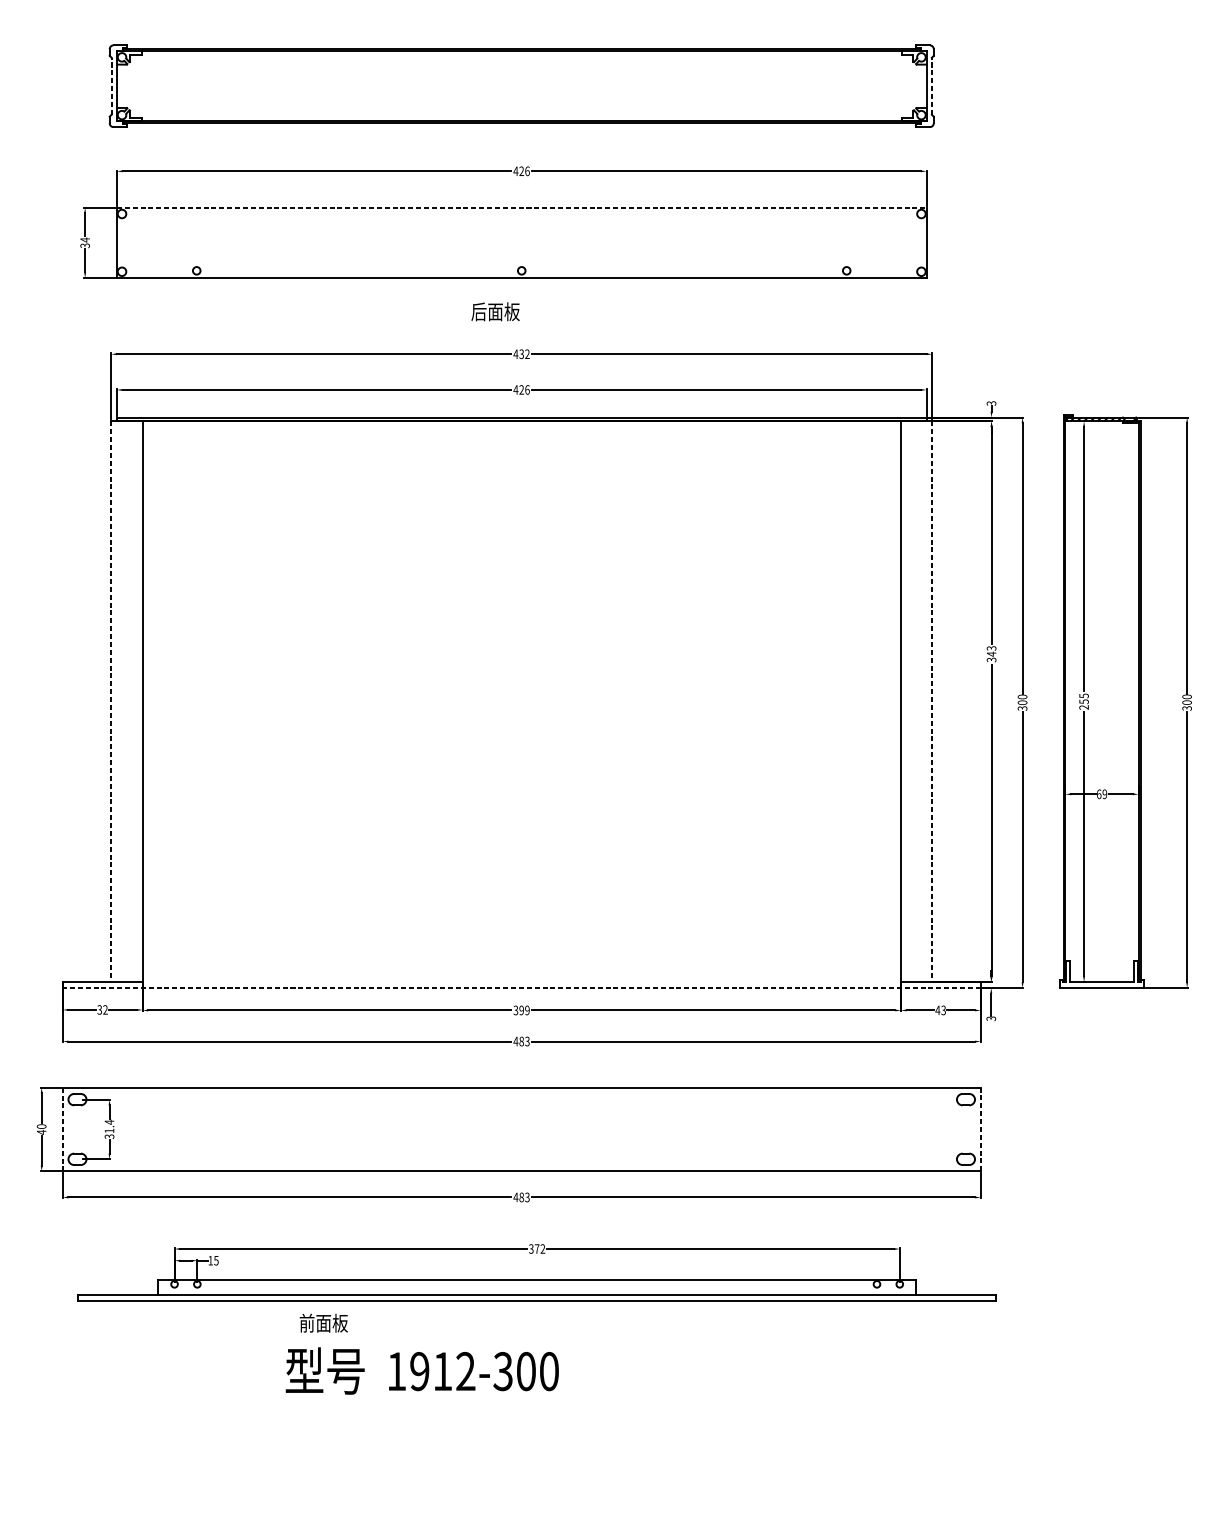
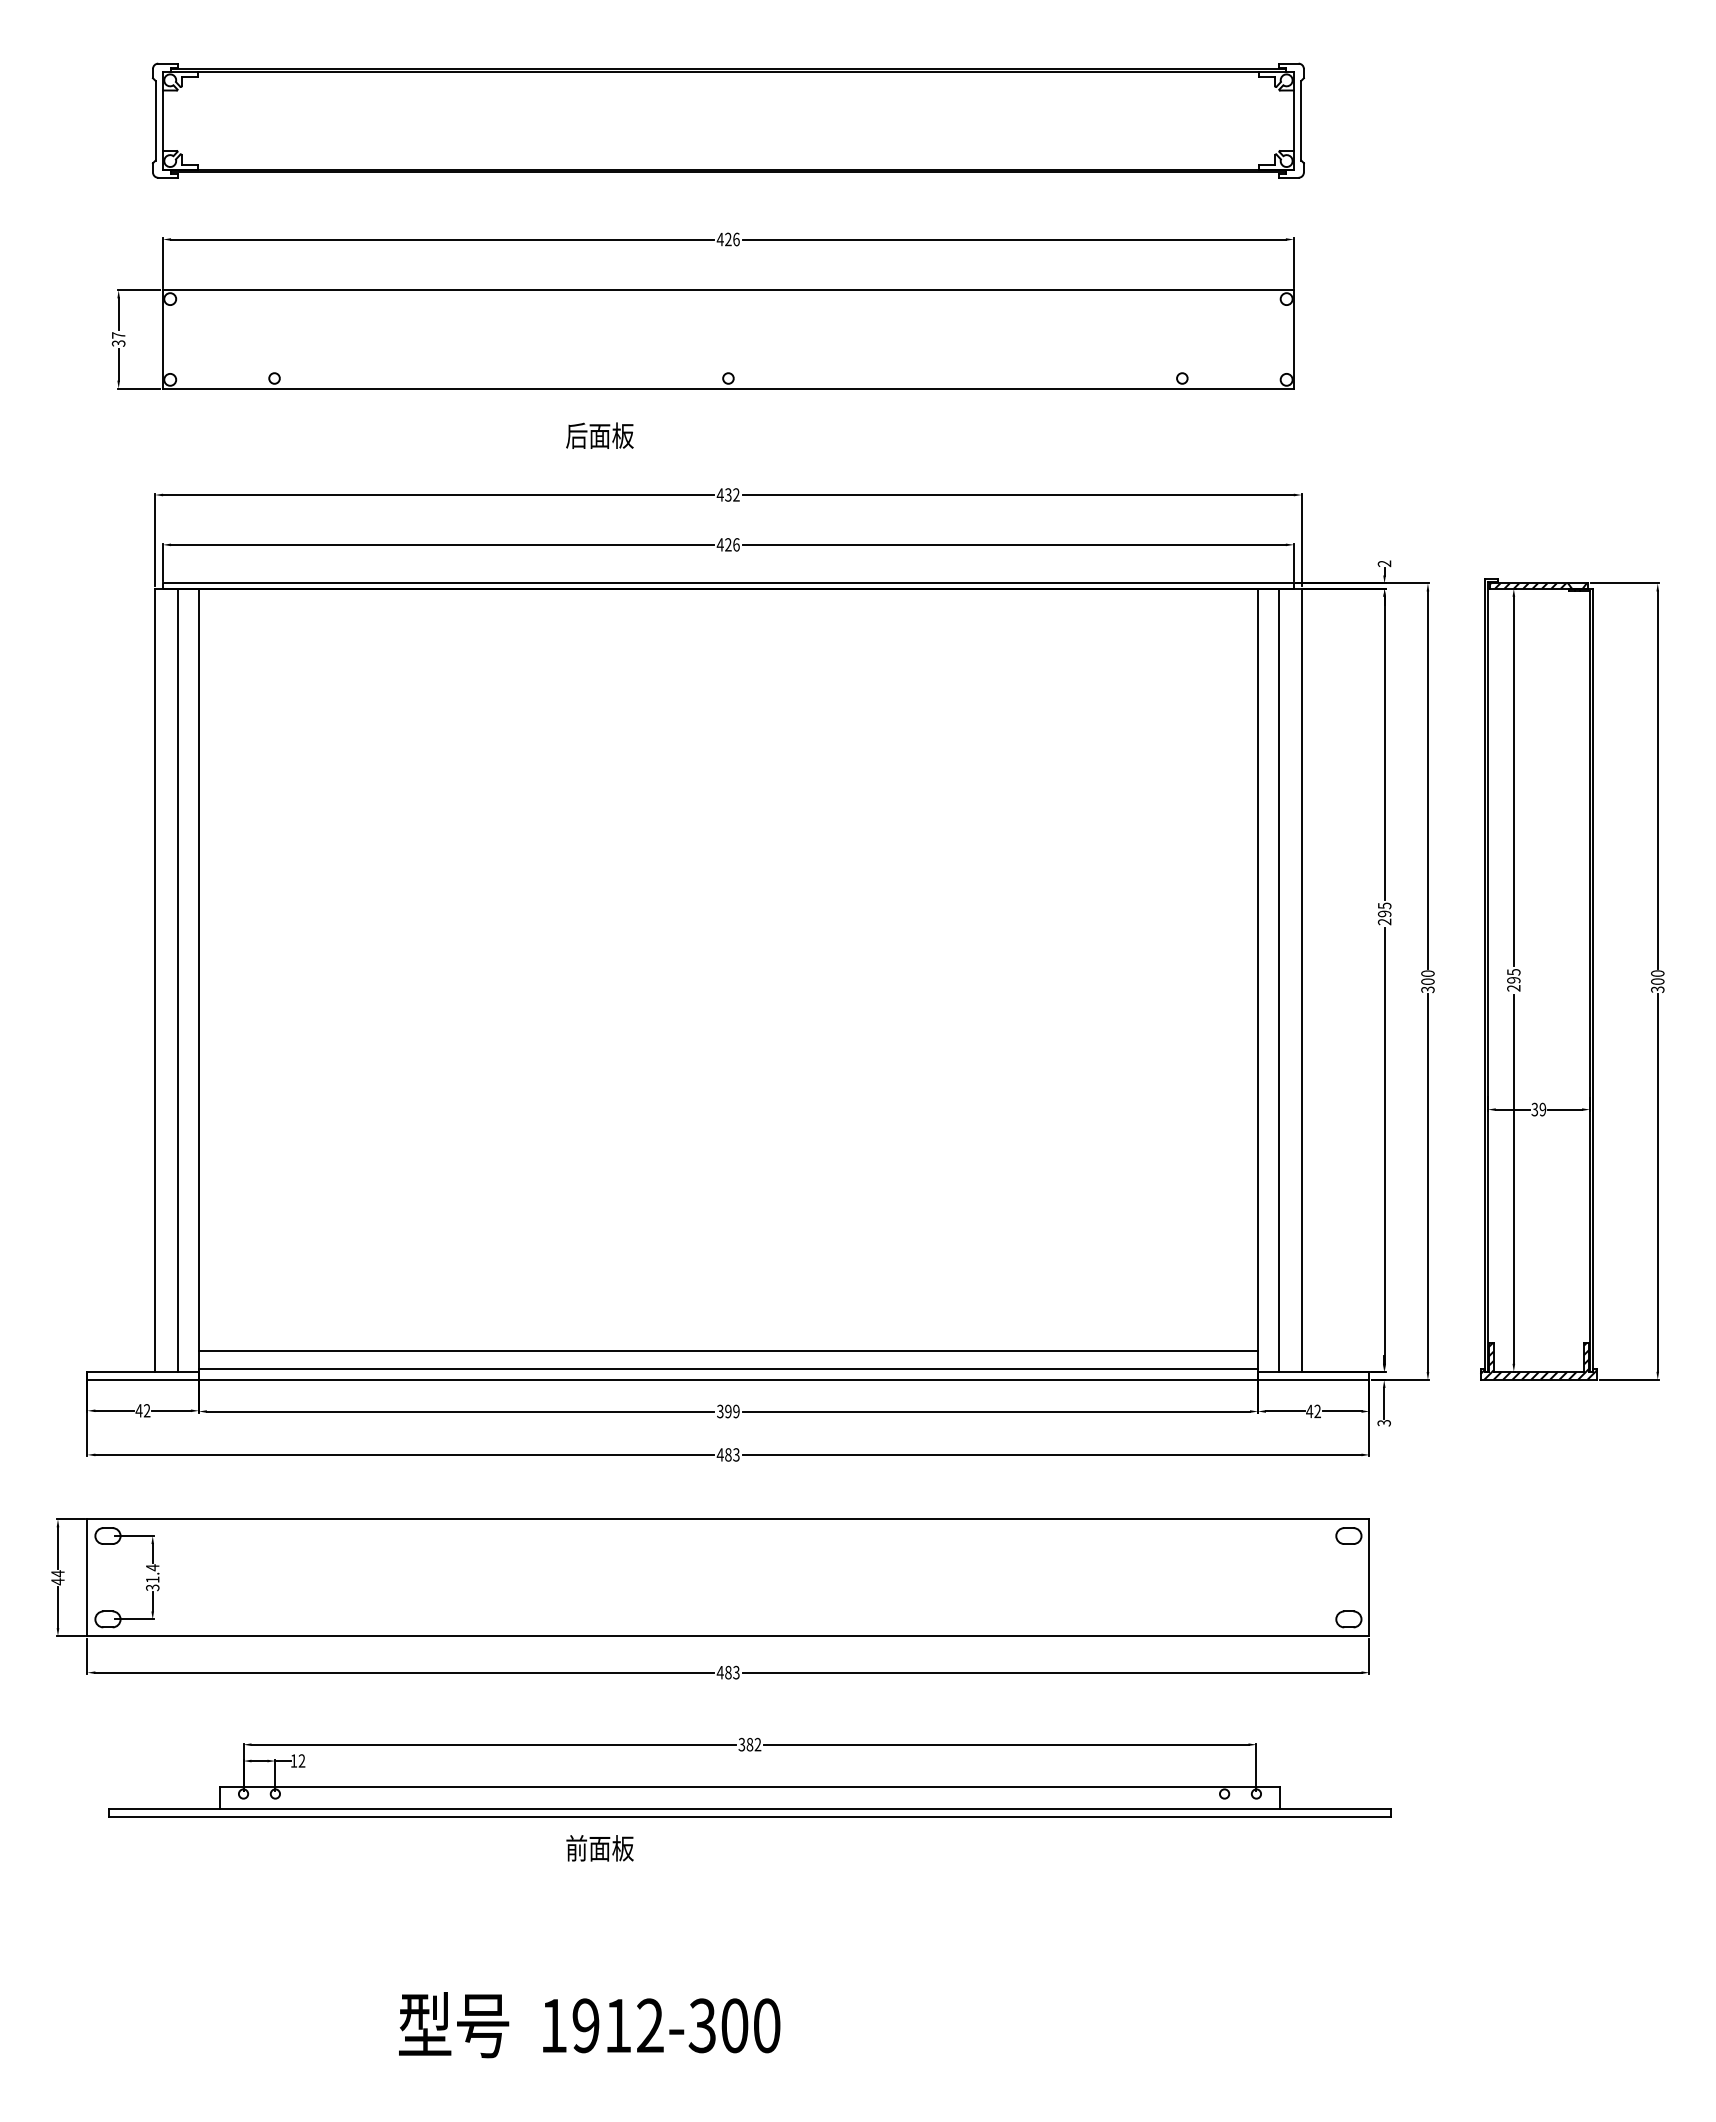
line: (111, 86) -> (155, 120), dashed -> solid
line: (932, 86) -> (1301, 120), dashed -> solid
line: (521, 207) -> (728, 290), dashed -> solid
text: (85, 240) -> (118, 335), 34 -> 37
text: (495, 311) -> (599, 435), moved
text: (992, 403) -> (1385, 563), 3 -> 2
text: (991, 653) -> (1384, 913), 343 -> 295
line: (111, 701) -> (155, 980), dashed -> solid
line: (127, 701) -> (177, 979), added
line: (916, 701) -> (1279, 979), added
line: (932, 701) -> (1301, 980), dashed -> solid
text: (1083, 701) -> (1513, 980), 255 -> 295
text: (1098, 794) -> (1534, 1109), 69 -> 39
line: (521, 966) -> (727, 1350), added
hatch: (1101, 973) -> (1538, 1360), added
line: (521, 980) -> (727, 1369), added
line: (521, 987) -> (727, 1379), dashed -> solid
text: (99, 1009) -> (138, 1410), 32 -> 42
text: (943, 1010) -> (1317, 1411), 43 -> 42
text: (41, 1126) -> (57, 1573), 40 -> 44
line: (980, 1129) -> (1369, 1577), dashed -> solid
line: (62, 1130) -> (87, 1578), dashed -> solid
text: (536, 1248) -> (749, 1744), 372 -> 382
text: (216, 1260) -> (301, 1760), 15 -> 12
text: (323, 1323) -> (599, 1848), moved
text: (422, 1371) -> (589, 2025), moved

